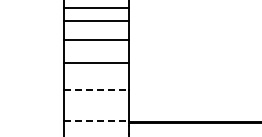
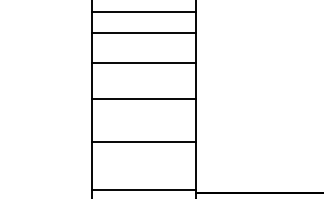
line: (96, 90) -> (143, 142), dashed -> solid
line: (96, 120) -> (143, 189), dashed -> solid

